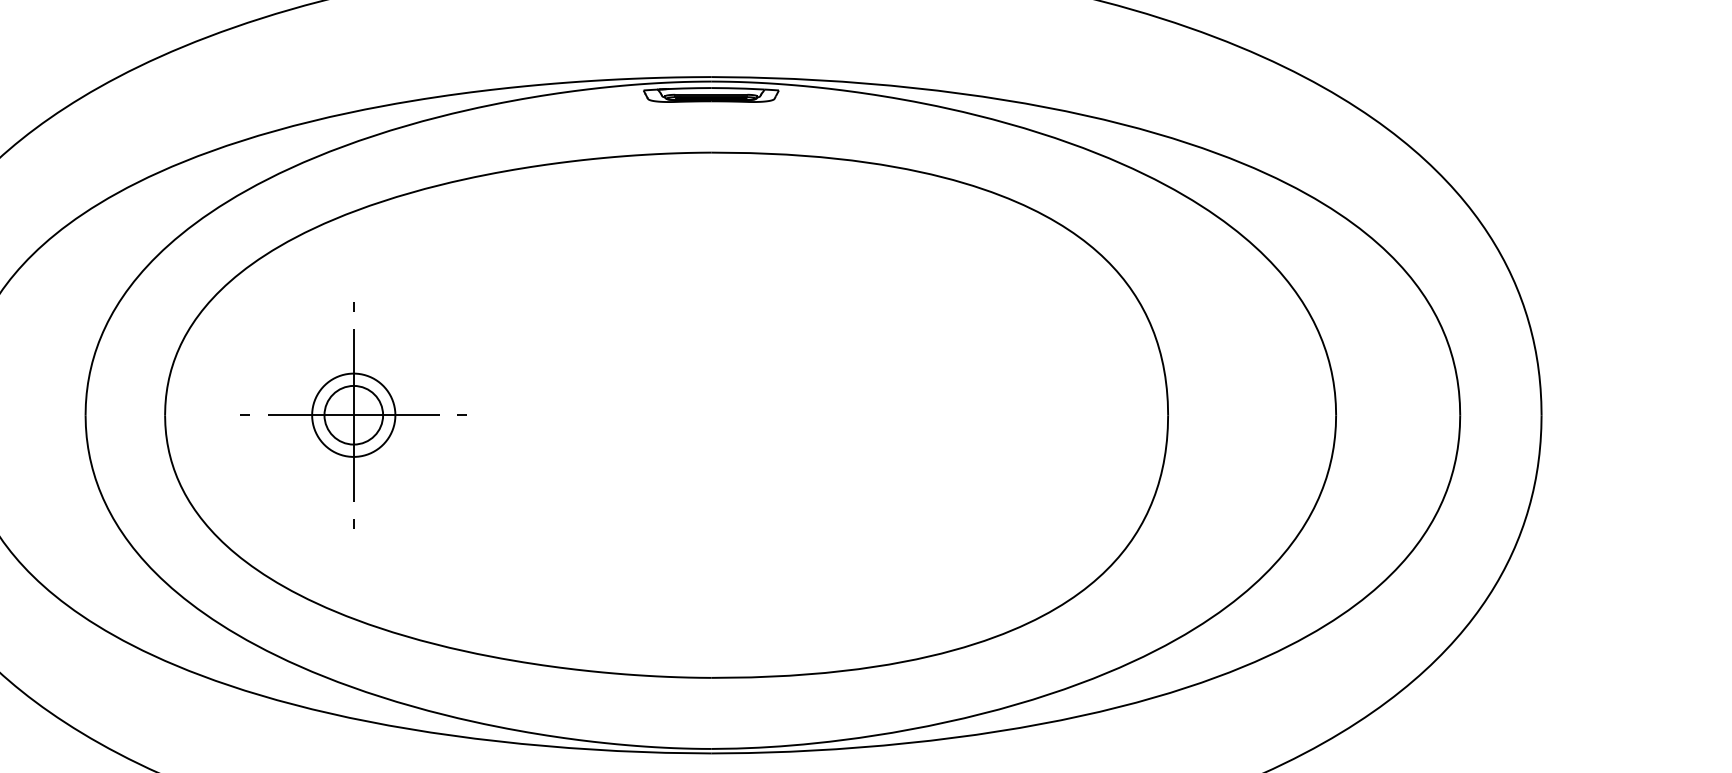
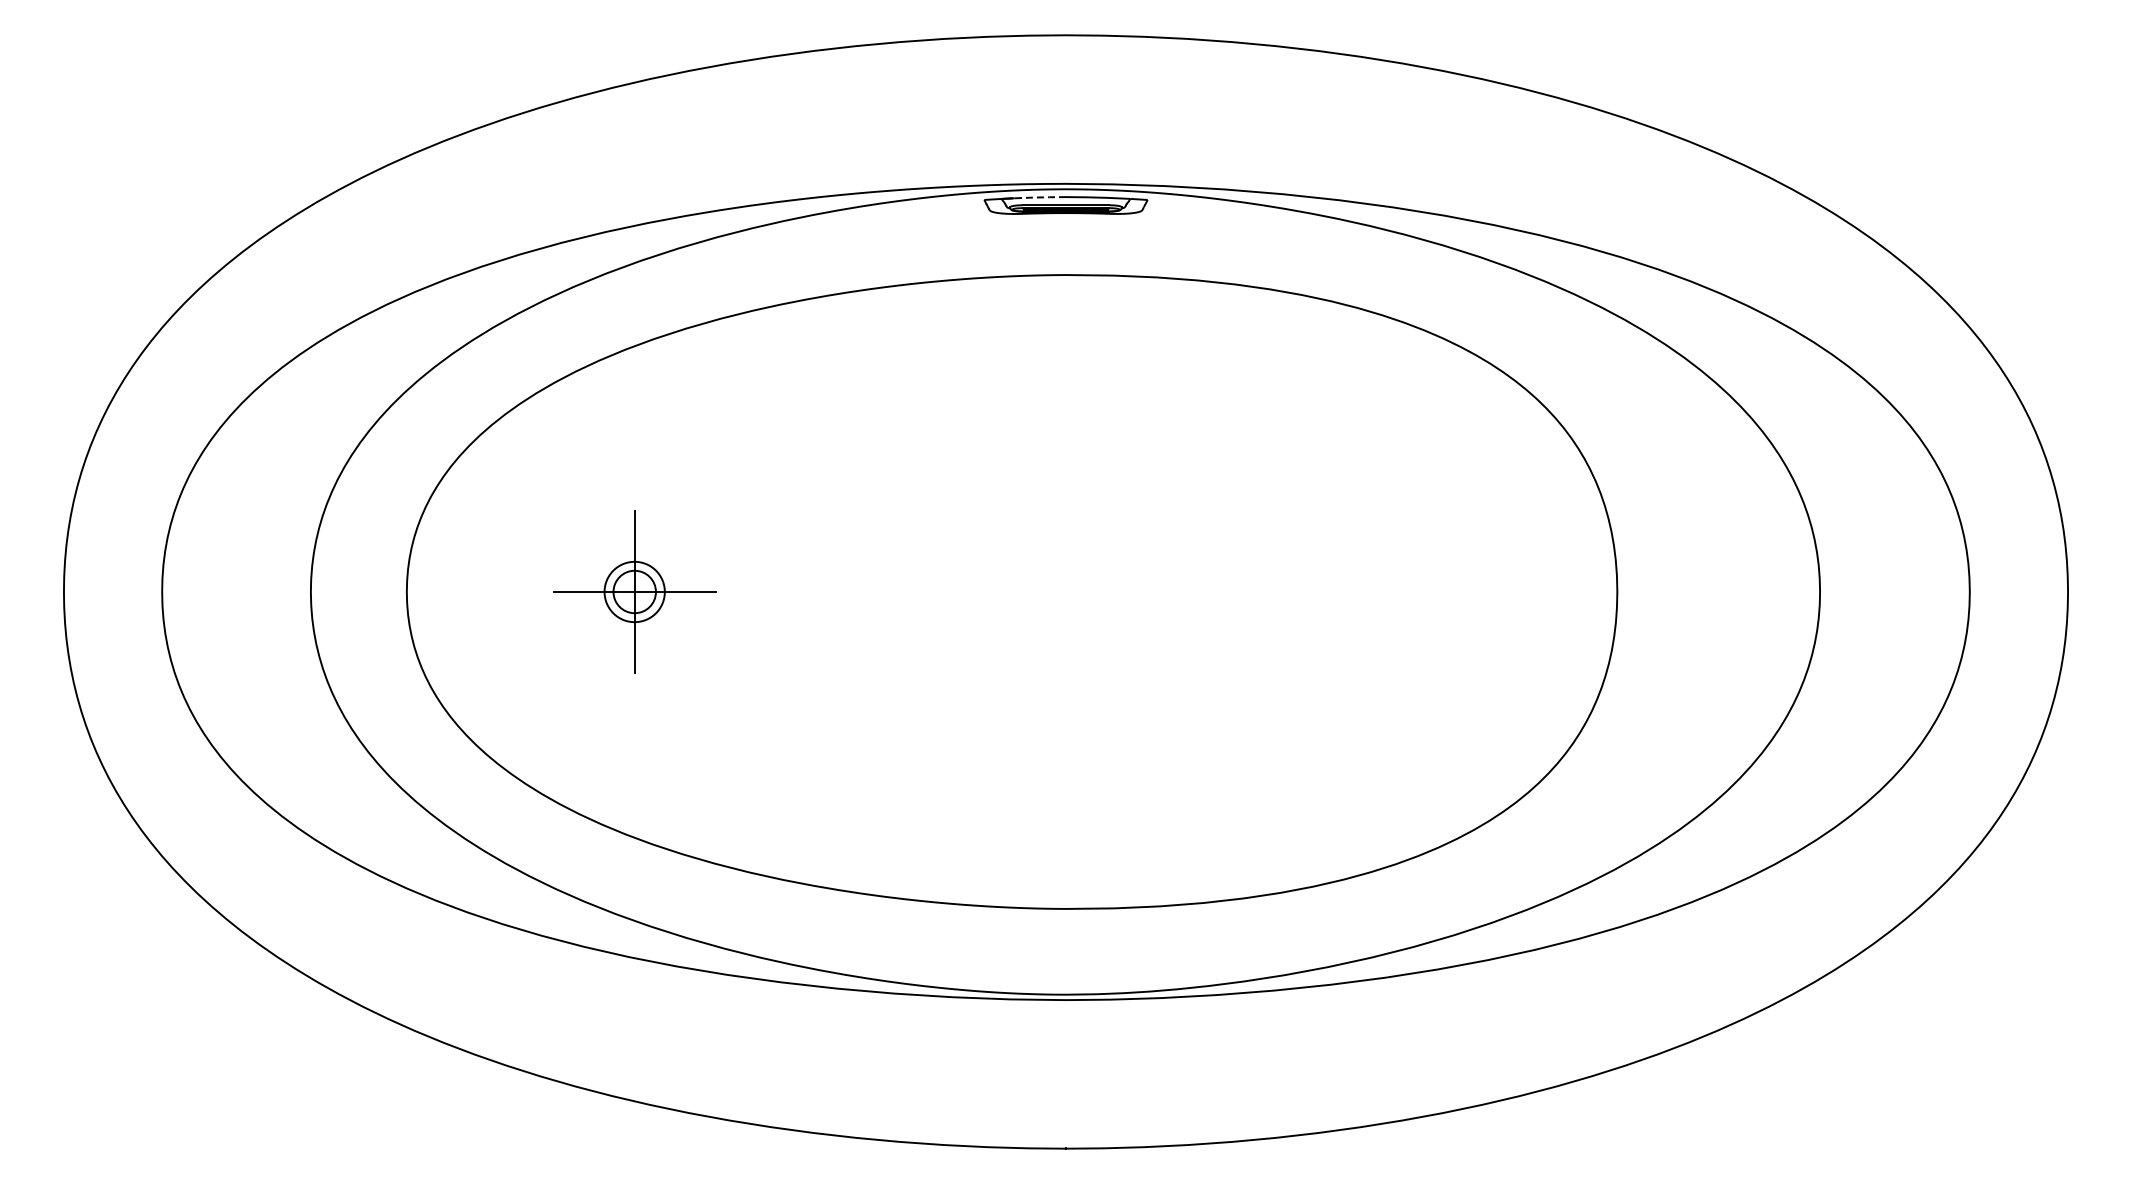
line: (689, 88) -> (1039, 197), solid -> dashed
part: (353, 414) -> (634, 591), size x0.6

